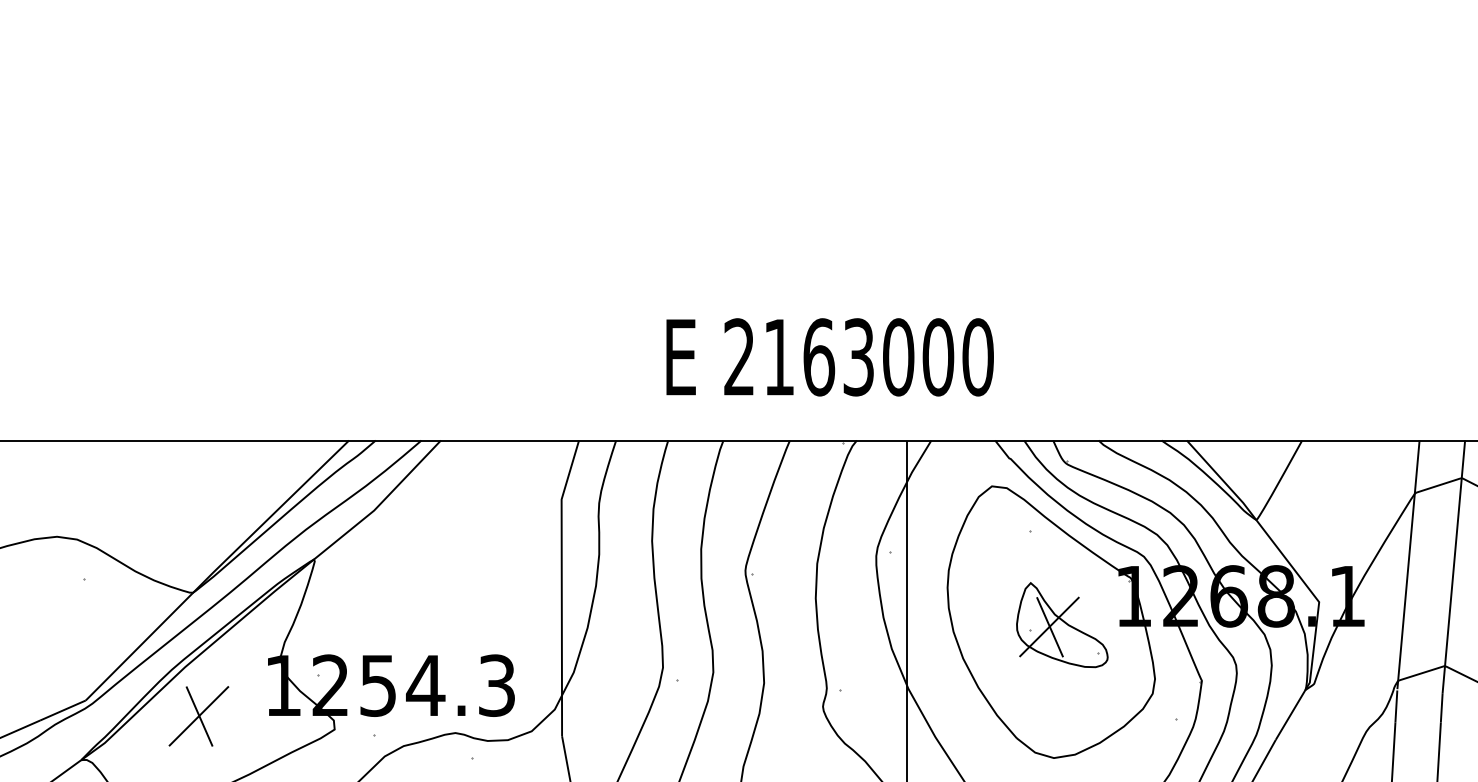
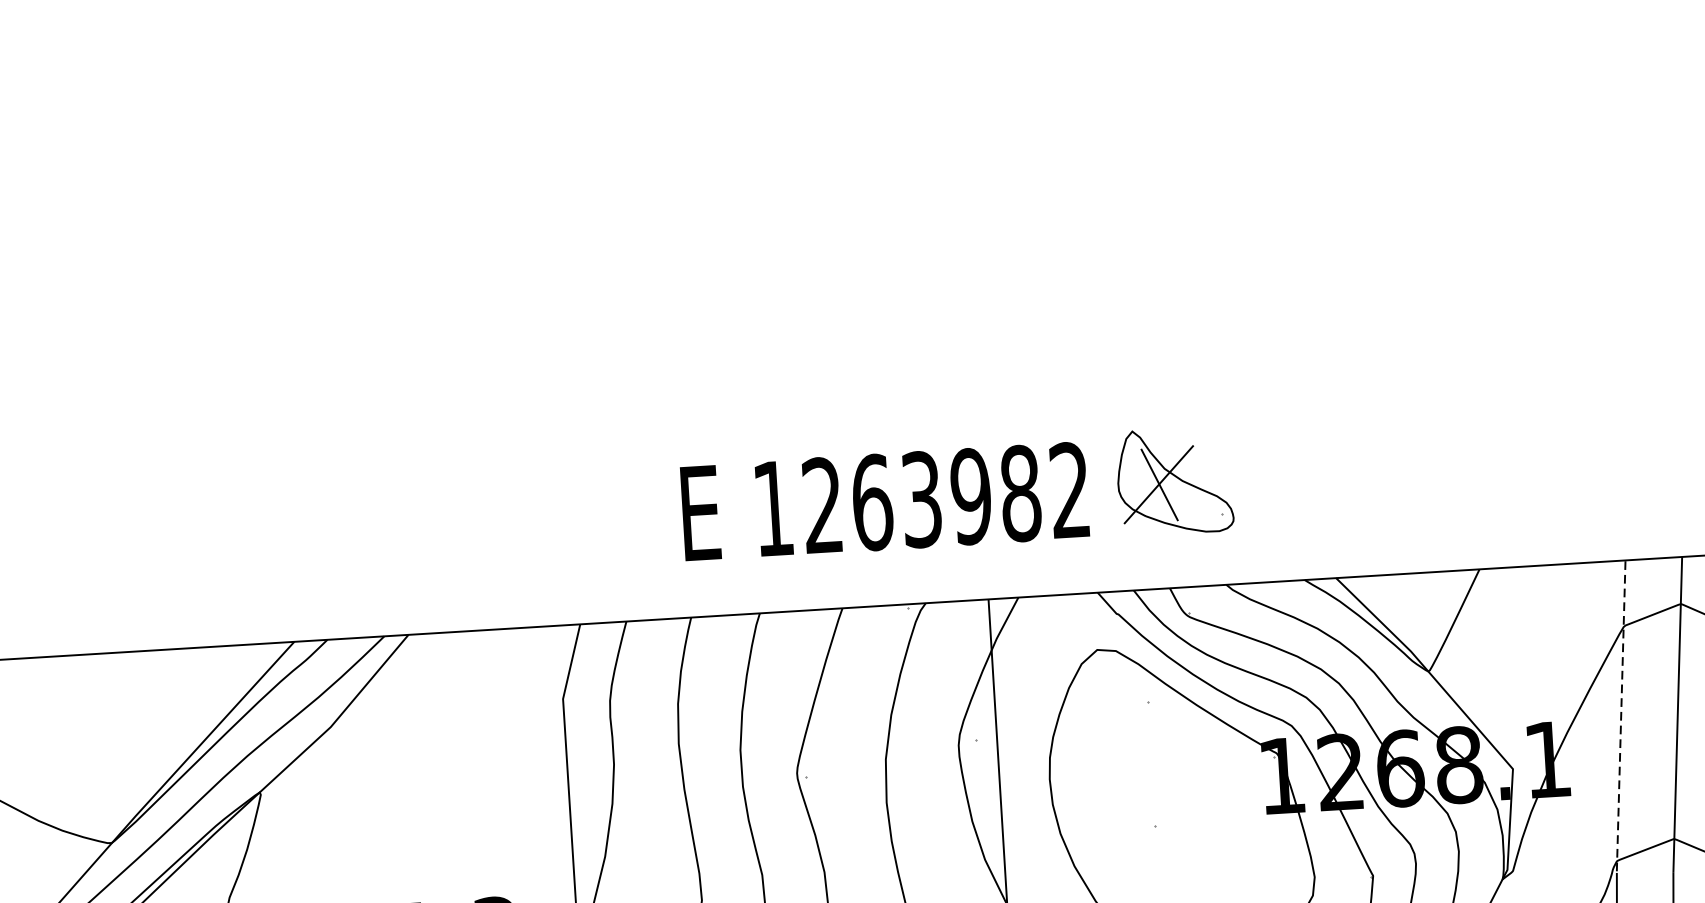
text: (858, 357) -> (921, 499), 2163000 -> 1263982
line: (1408, 564) -> (1621, 715), solid -> dashed
part: (1062, 625) -> (1175, 481), moved

